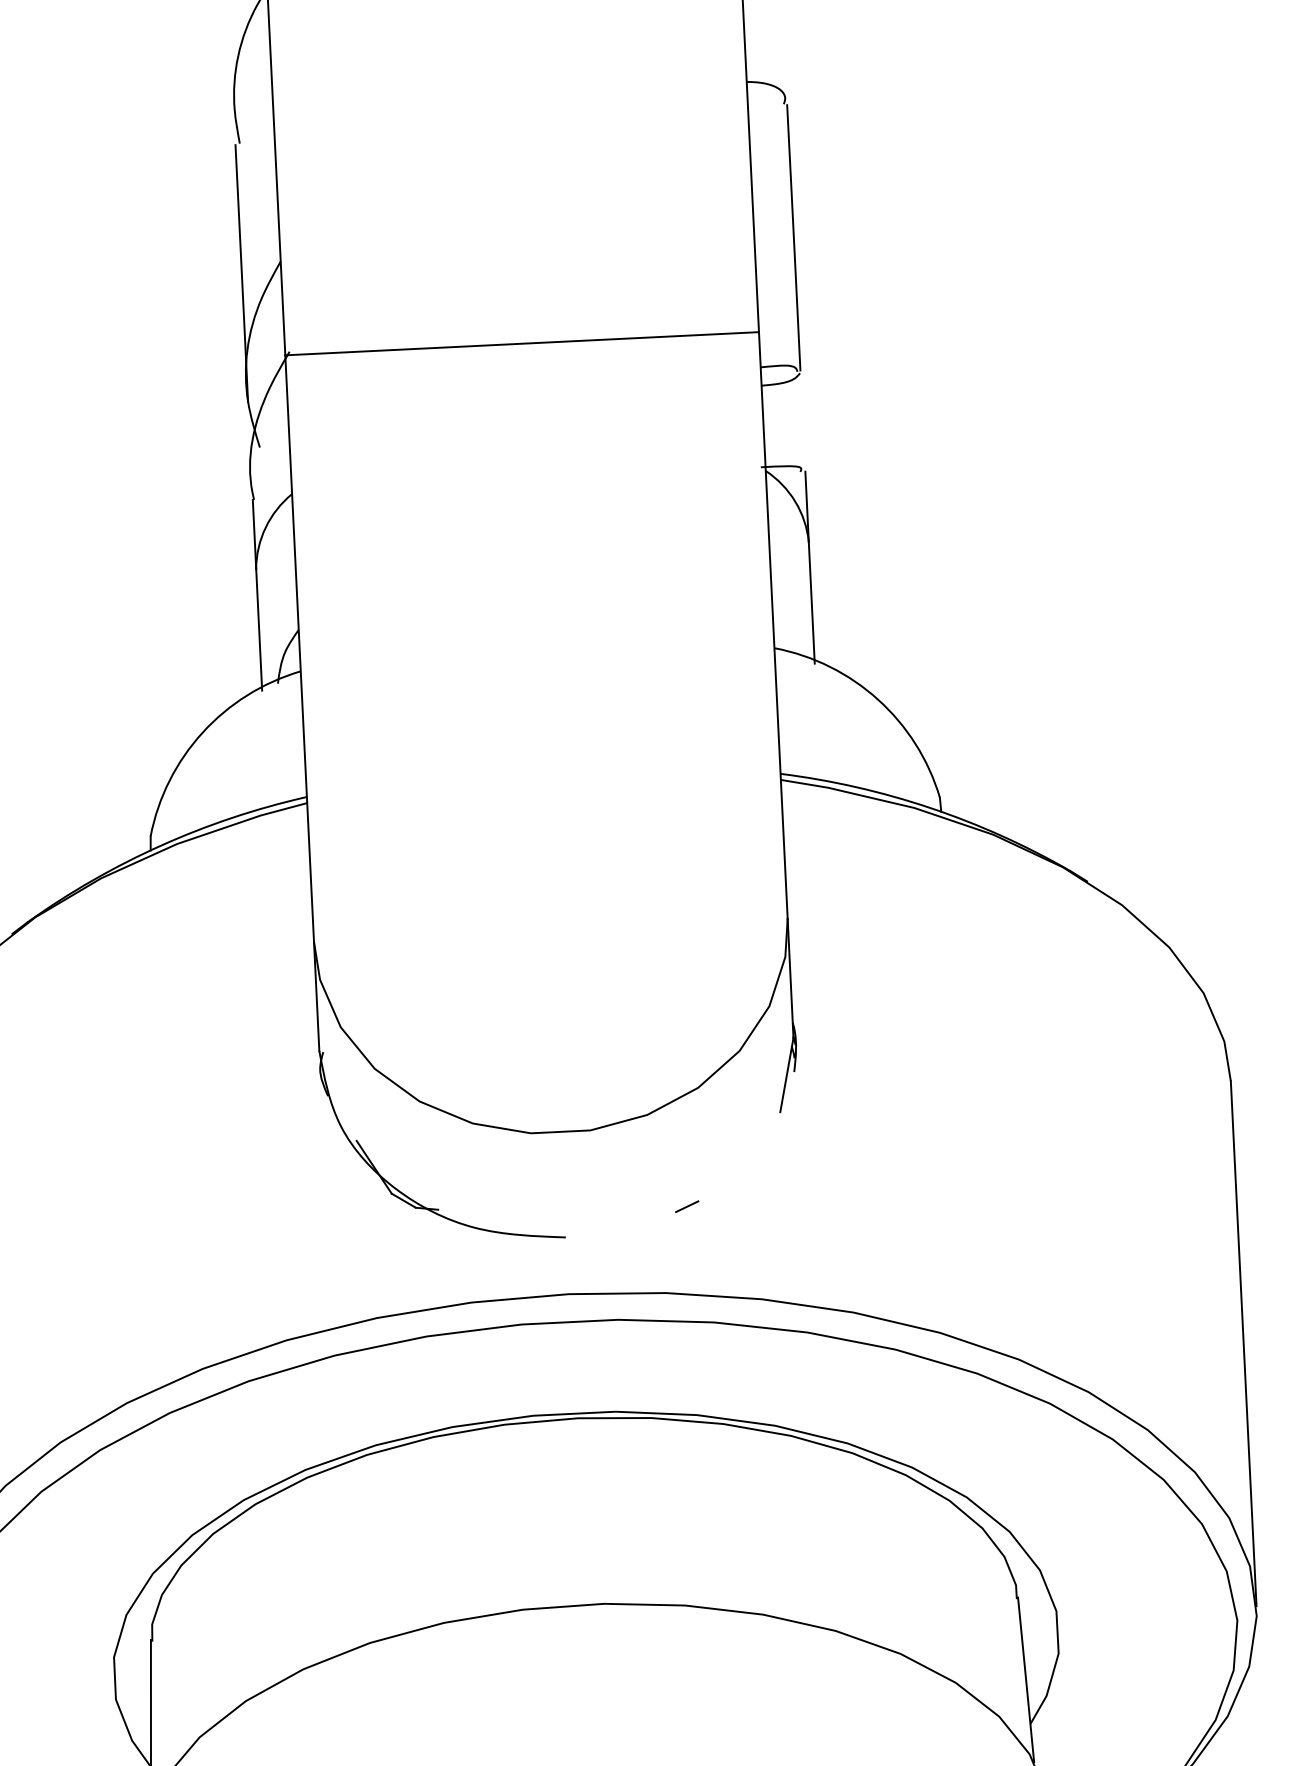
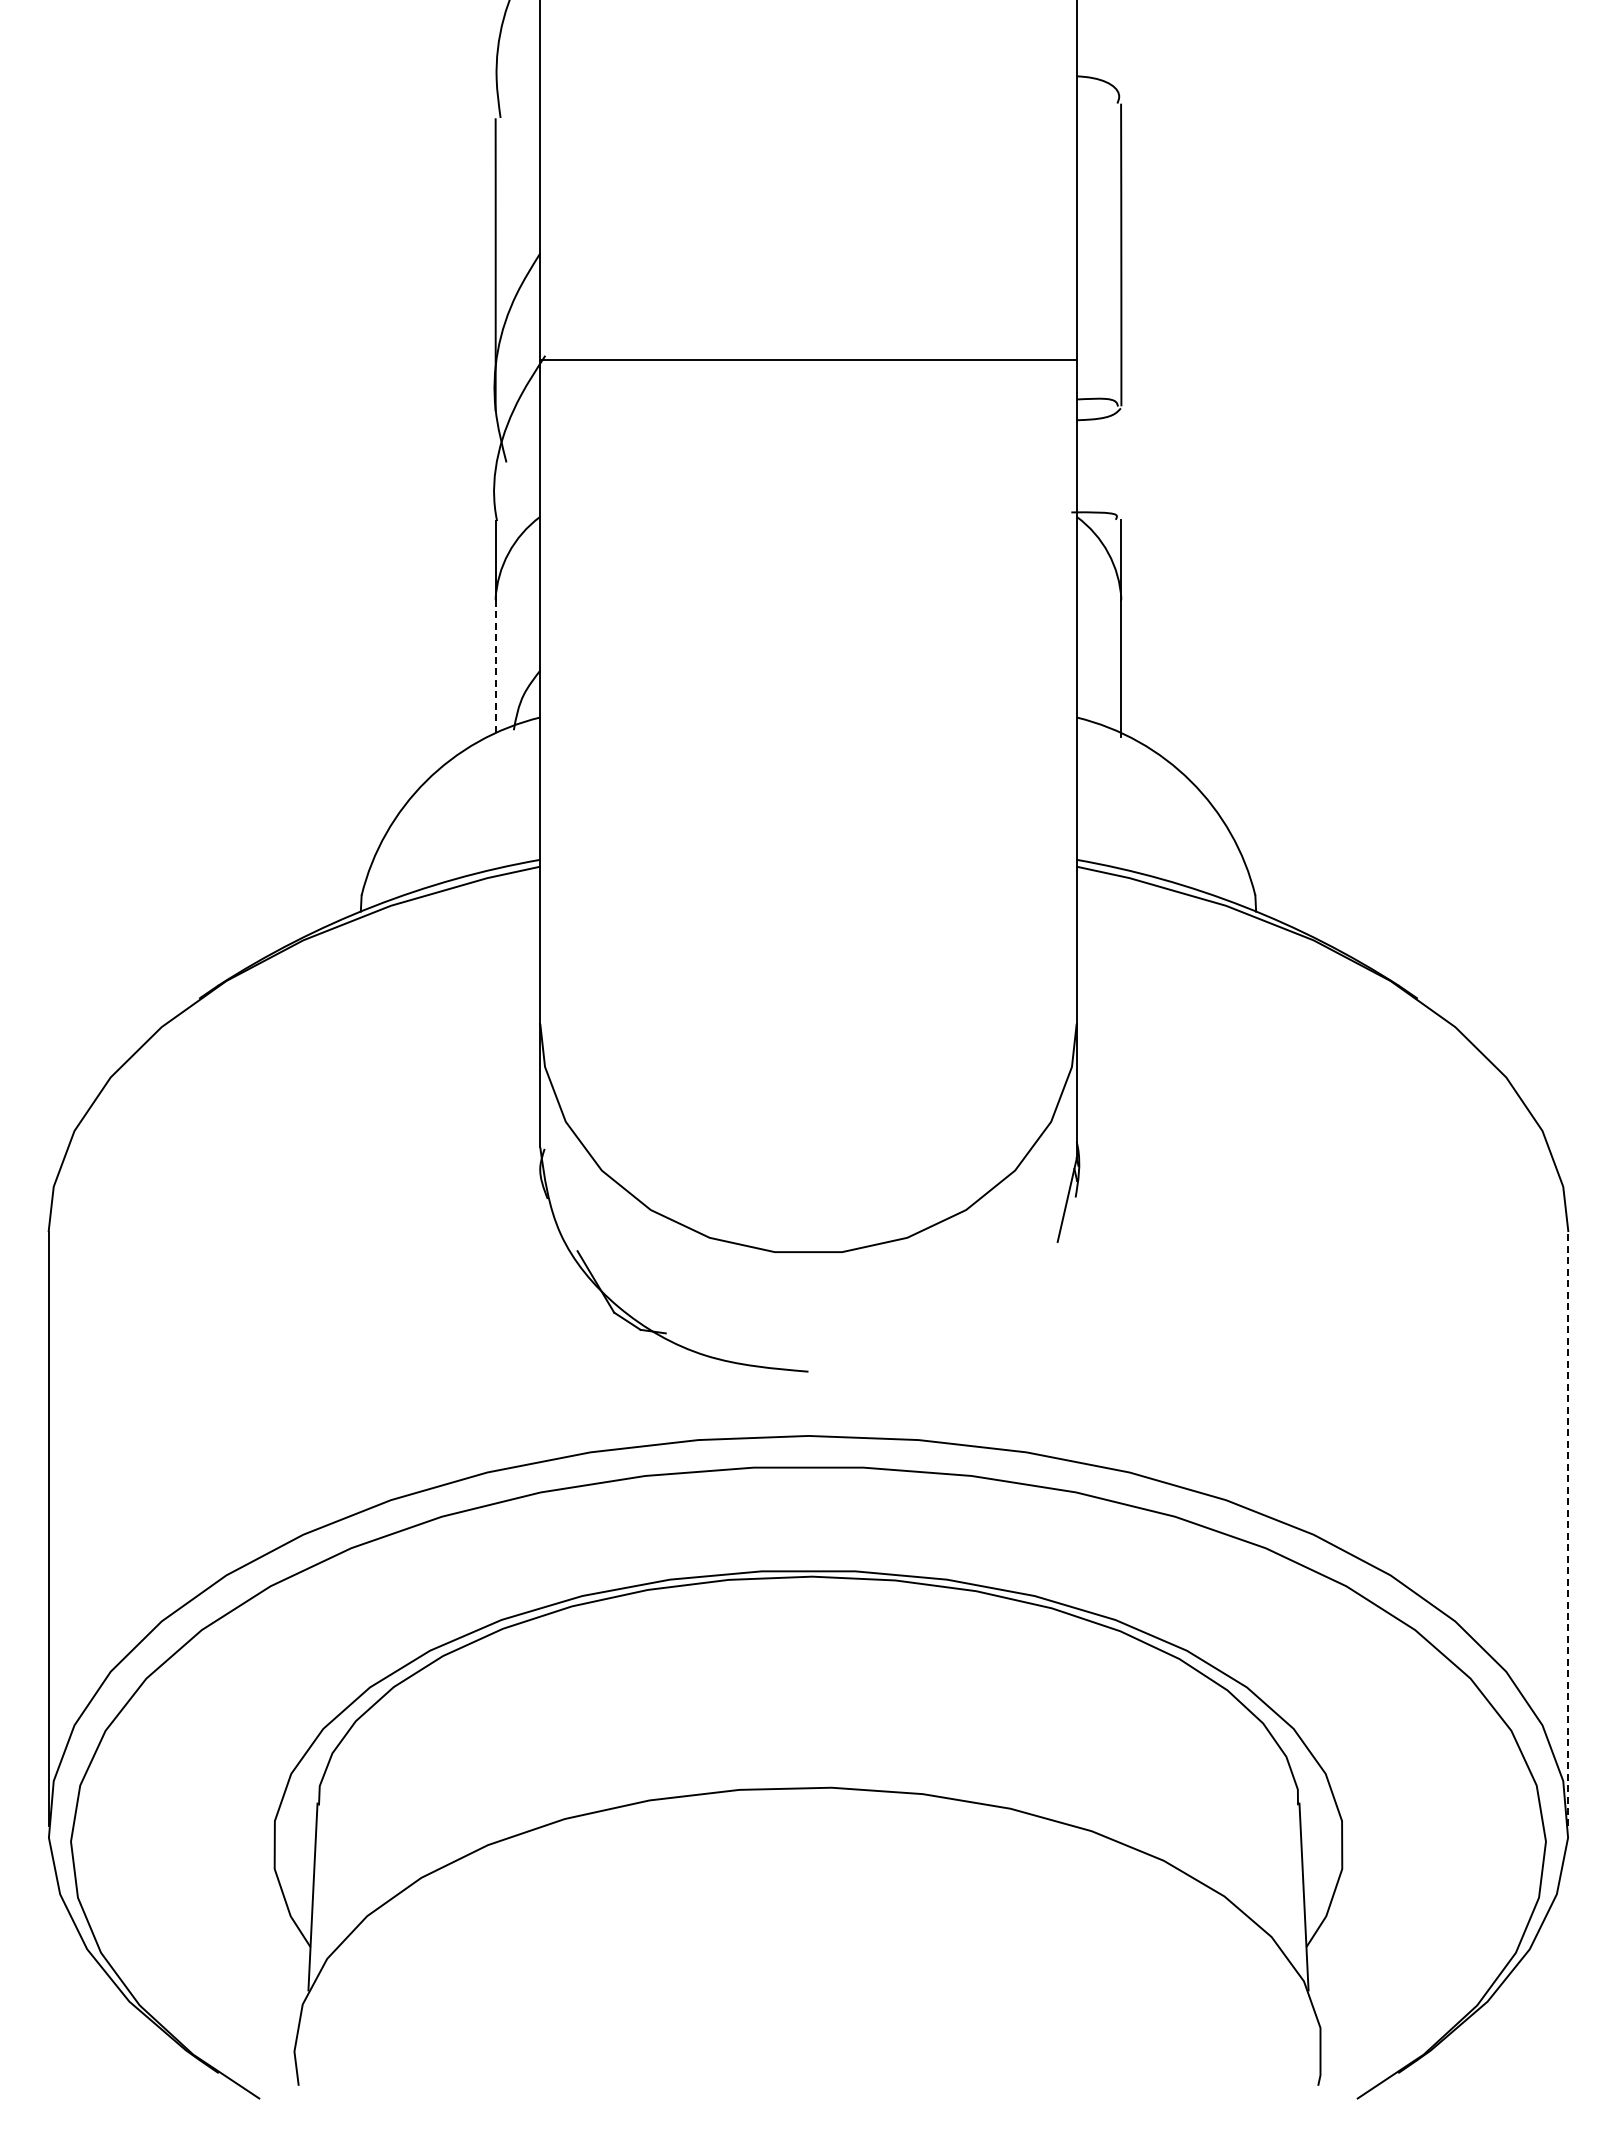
line: (259, 630) -> (495, 668), solid -> dashed
line: (687, 1206) -> (947, 1343), removed
line: (1243, 1343) -> (1568, 1528), solid -> dashed

